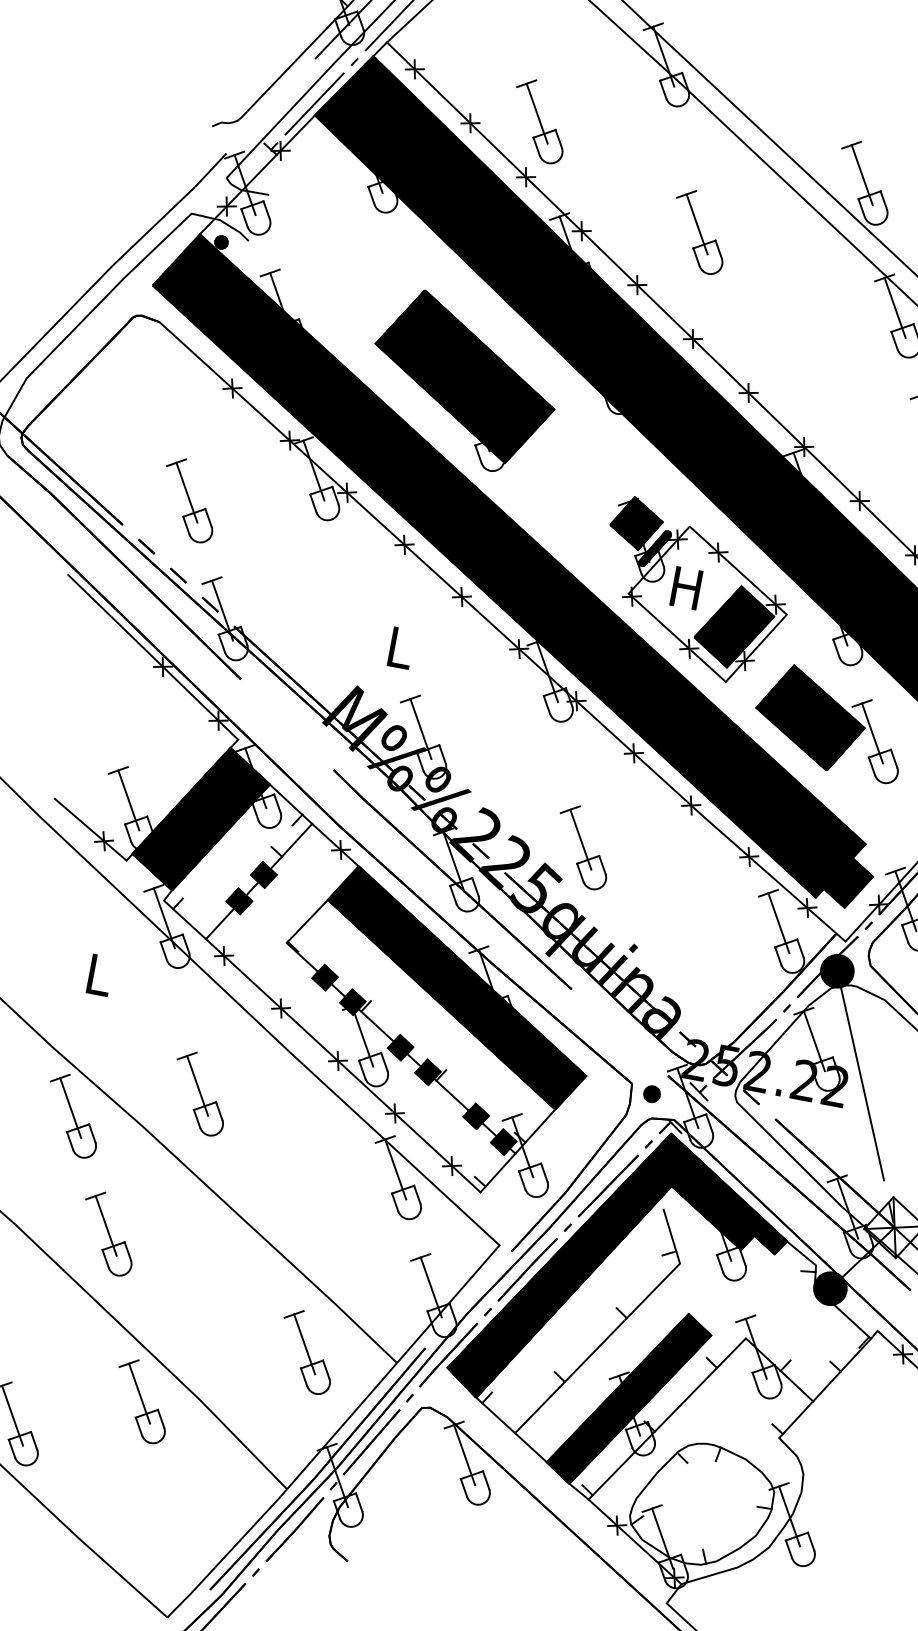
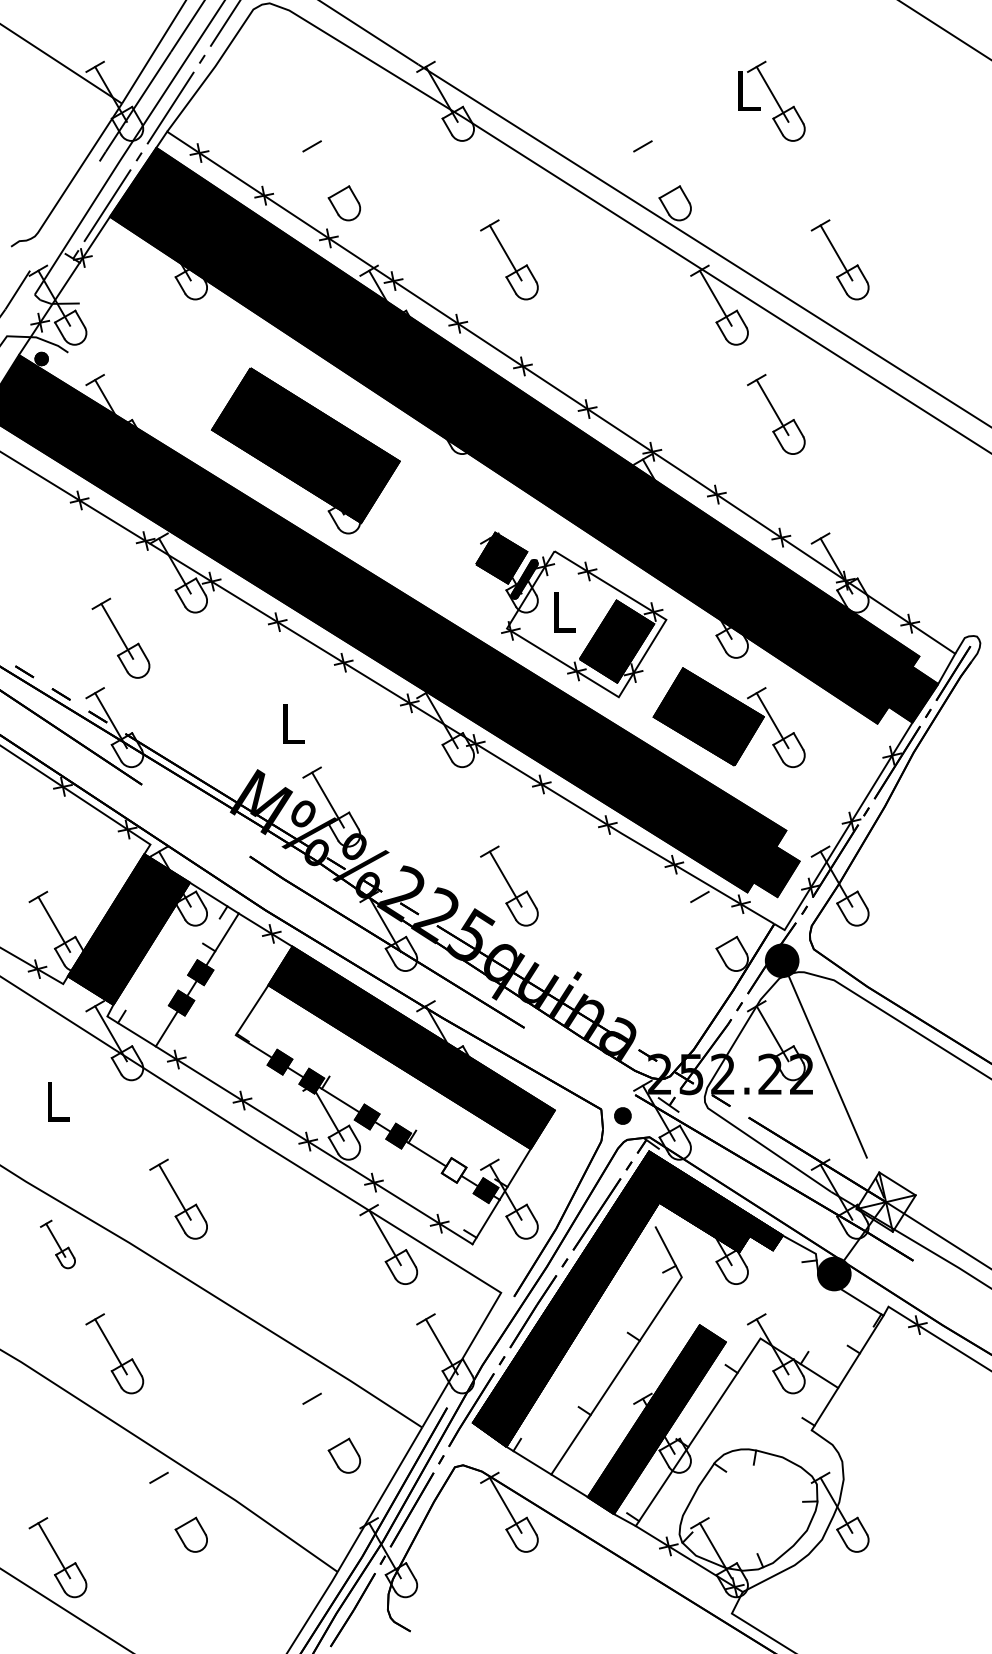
line: (536, 113) -> (327, 173), removed
line: (862, 174) -> (658, 173), removed
part: (189, 499) -> (120, 637), moved
text: (686, 588) -> (562, 612), H -> L
line: (778, 923) -> (715, 924), removed
part: (72, 1115) -> (57, 1244), size x0.6
fill: (475, 1116) -> (453, 1170), removed
line: (304, 1343) -> (327, 1425), removed
line: (139, 1392) -> (174, 1504), removed

